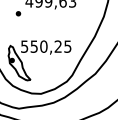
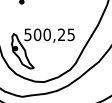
text: (34, 46) -> (37, 34), 550,25 -> 500,25

